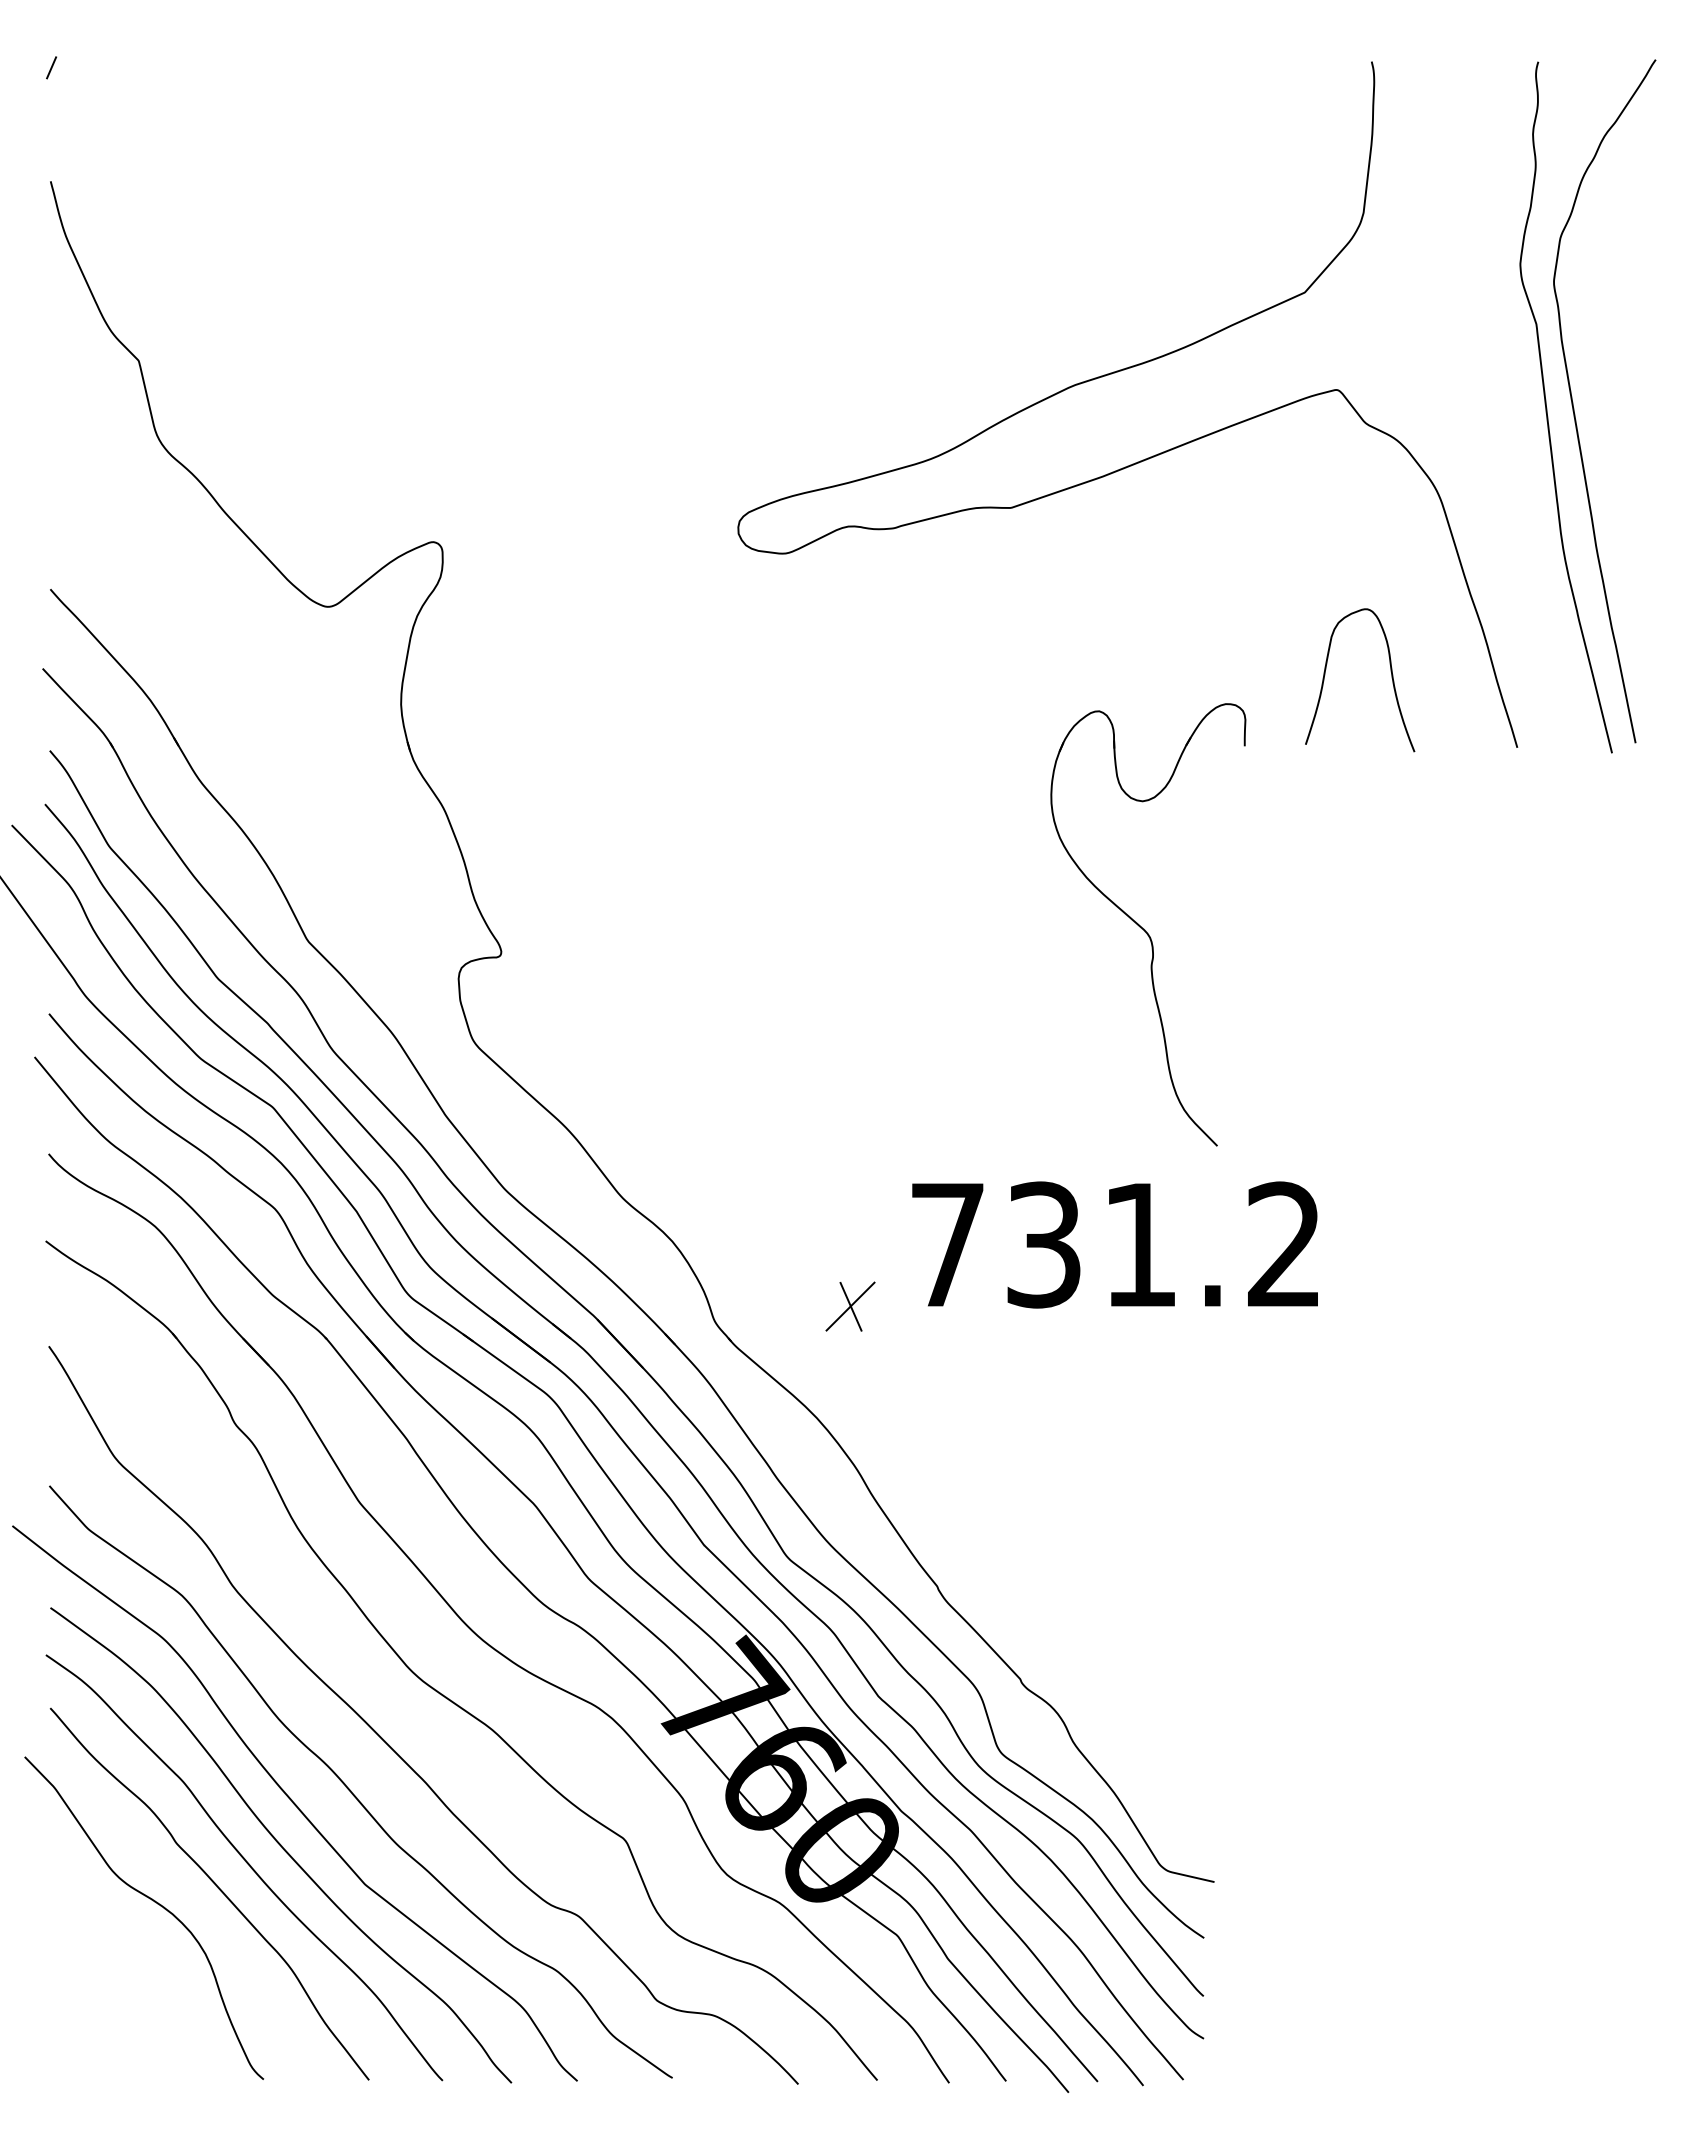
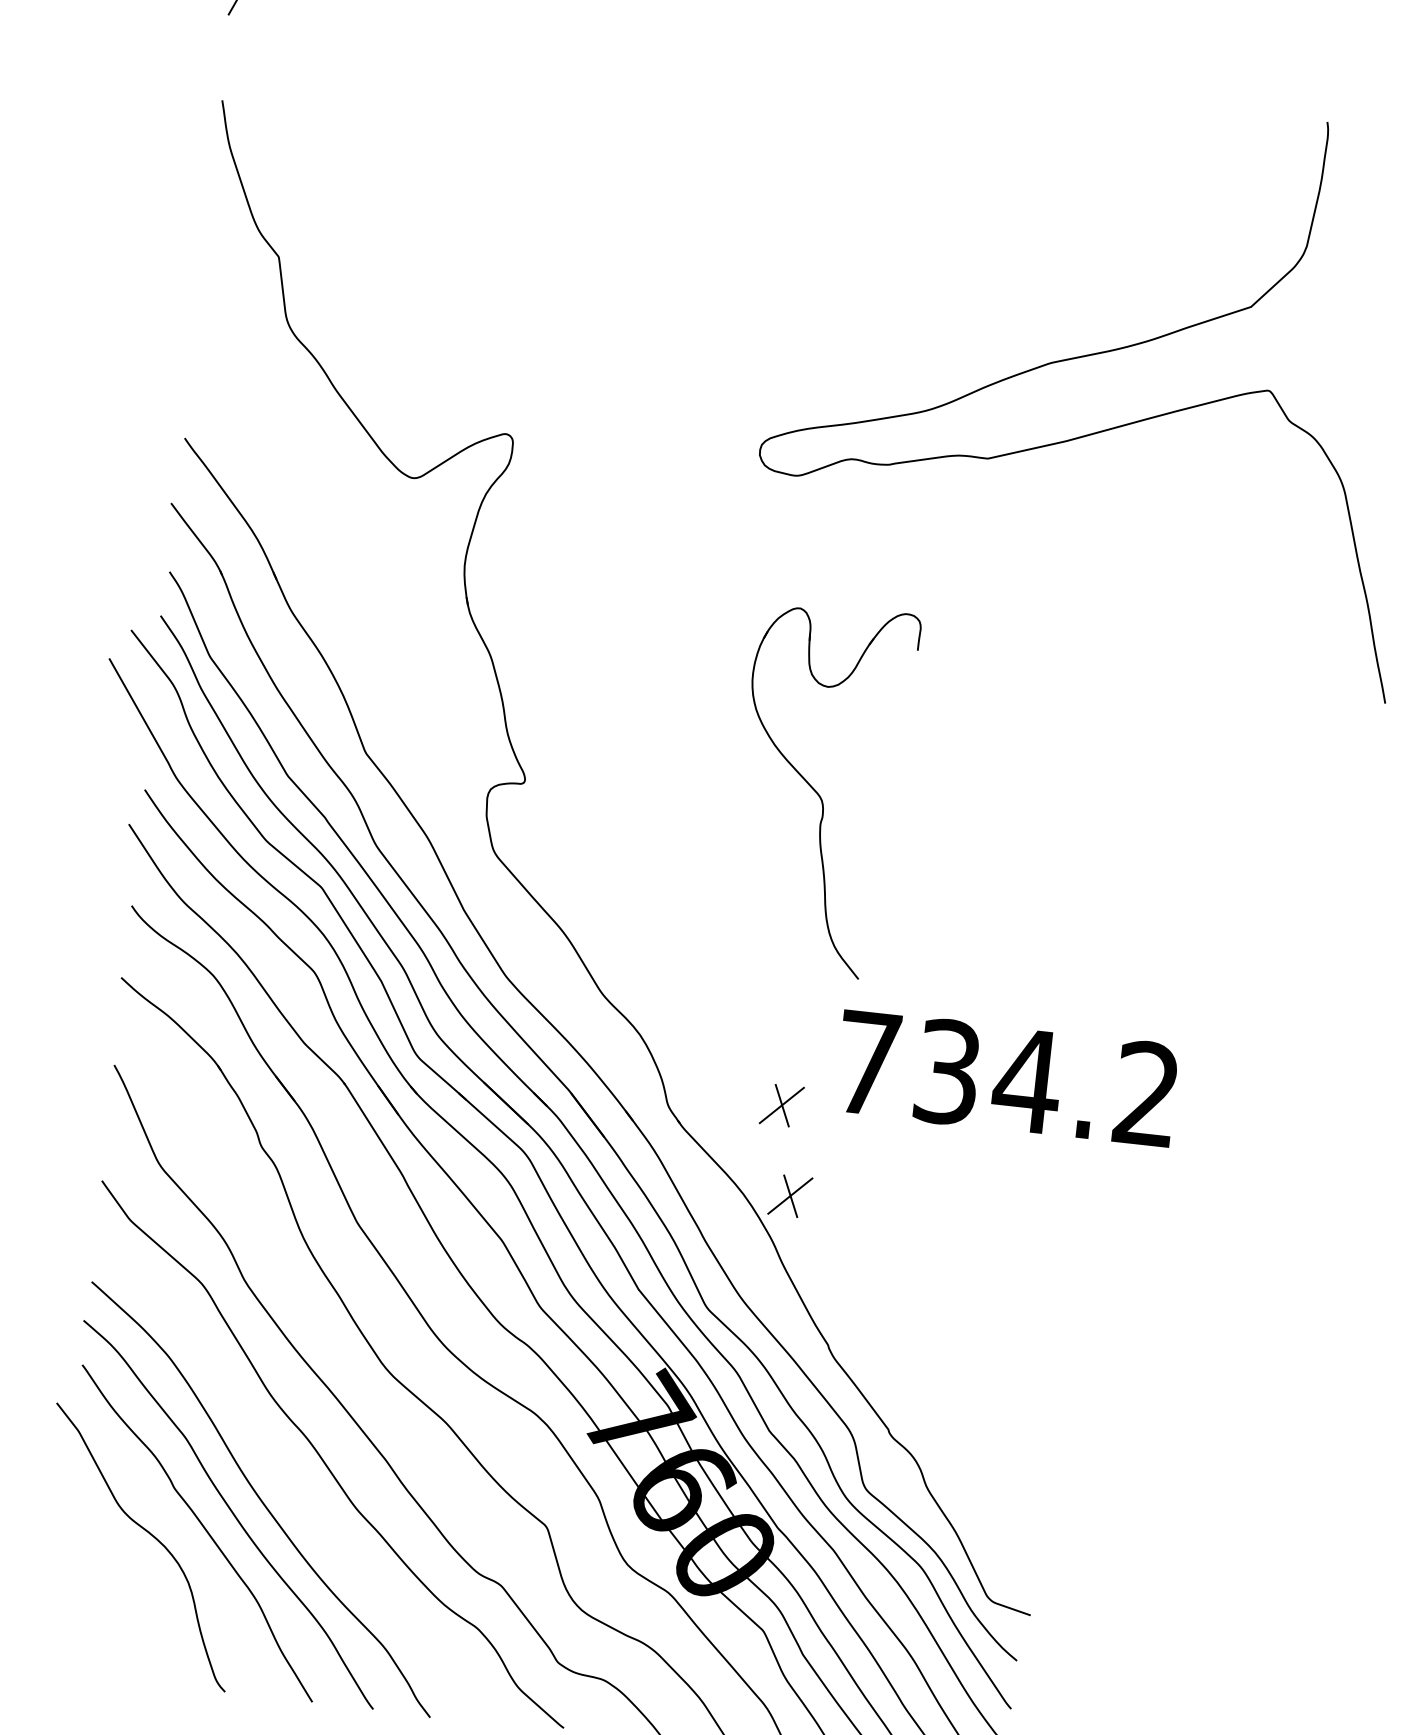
curve: (1391, 678) -> (1287, 634), removed
part: (1148, 924) -> (821, 789), moved
text: (1139, 1244) -> (1026, 1080), 731.2 -> 734.2
part: (872, 1413) -> (790, 1196), added
curve: (294, 1803) -> (275, 1466), removed

